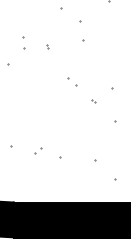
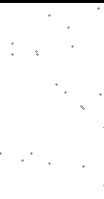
part: (38, 150) -> (27, 156), size x1.6

